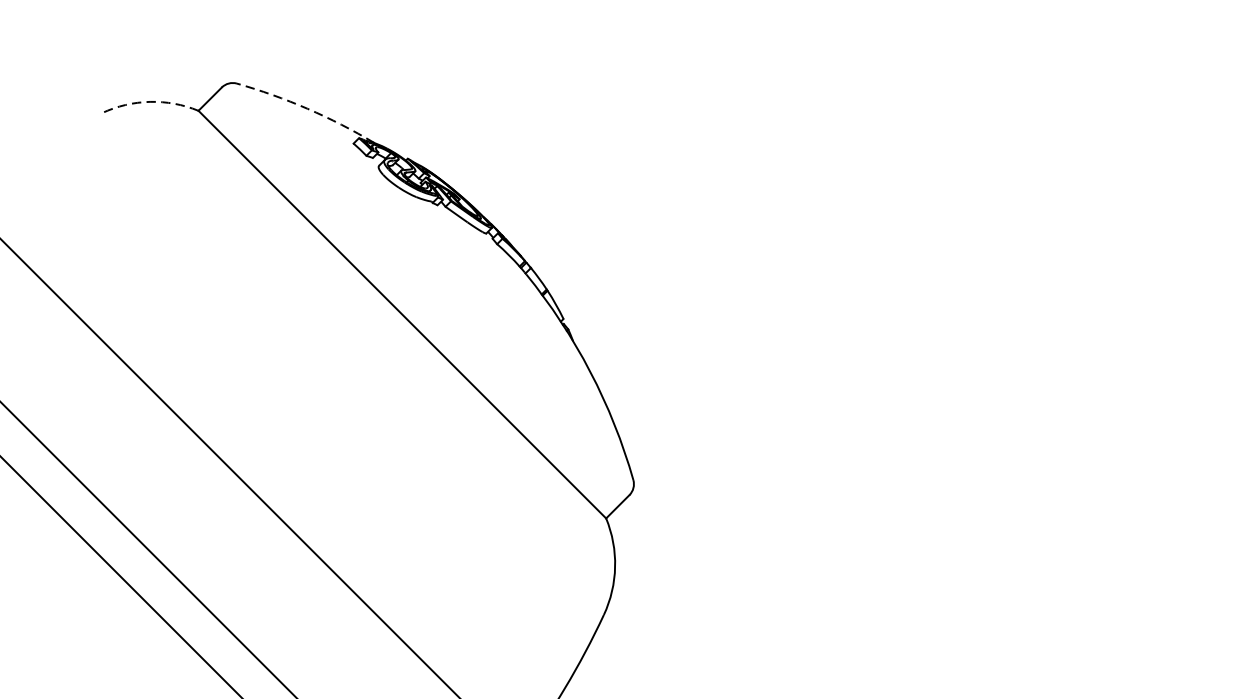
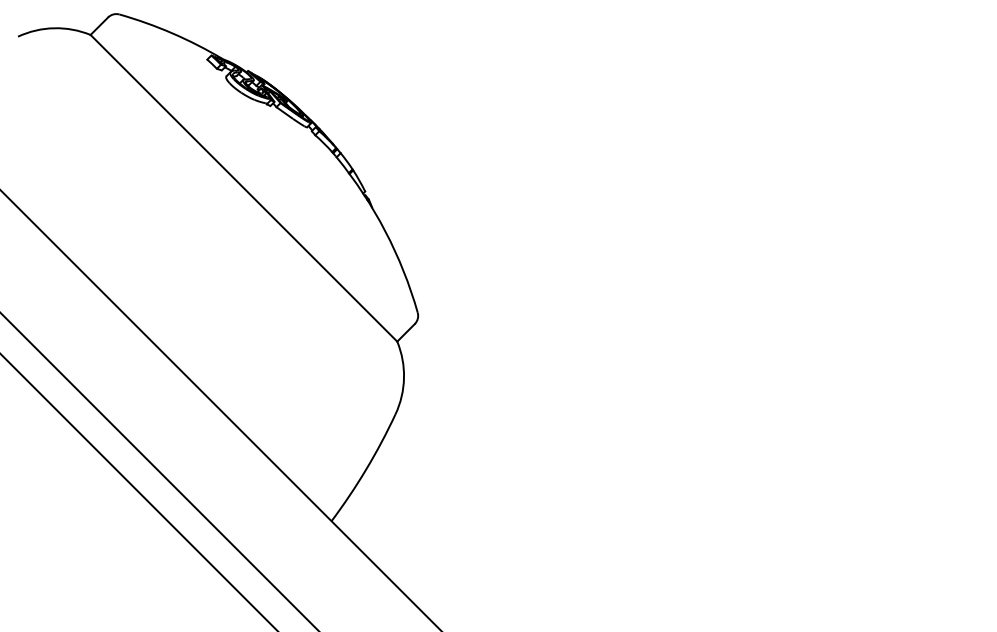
arc: (150, 102) -> (54, 28), dashed -> solid
arc: (307, 108) -> (172, 33), dashed -> solid

